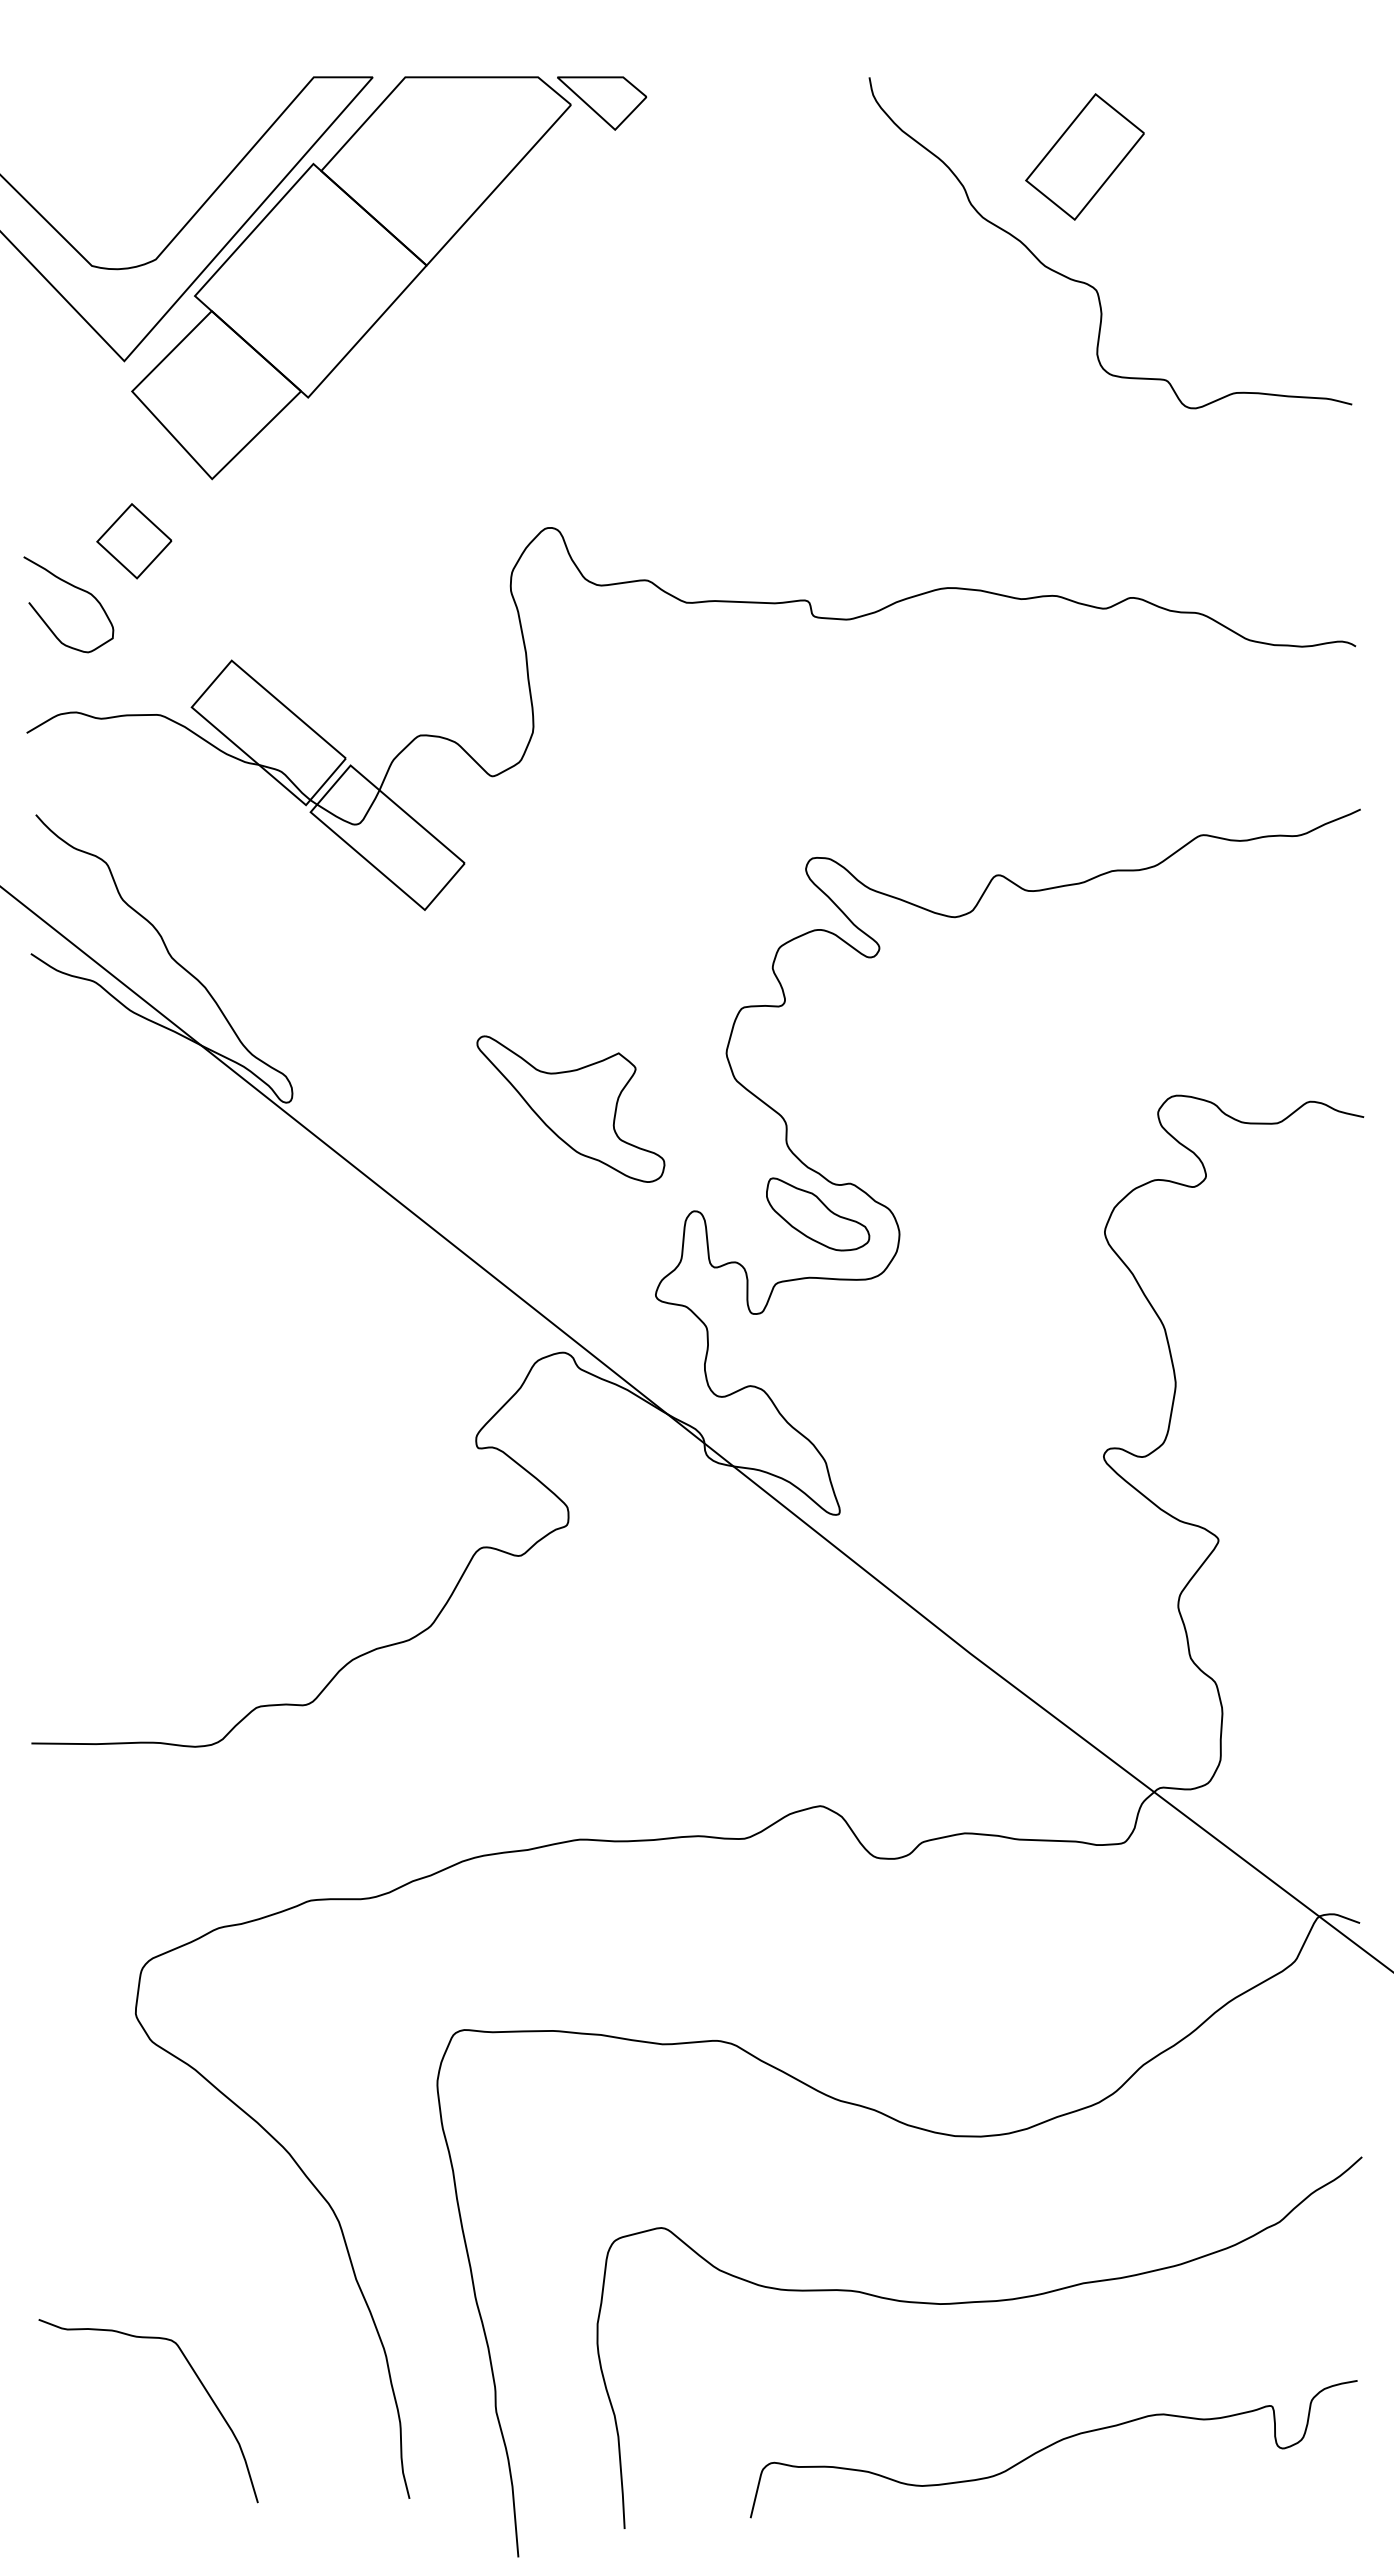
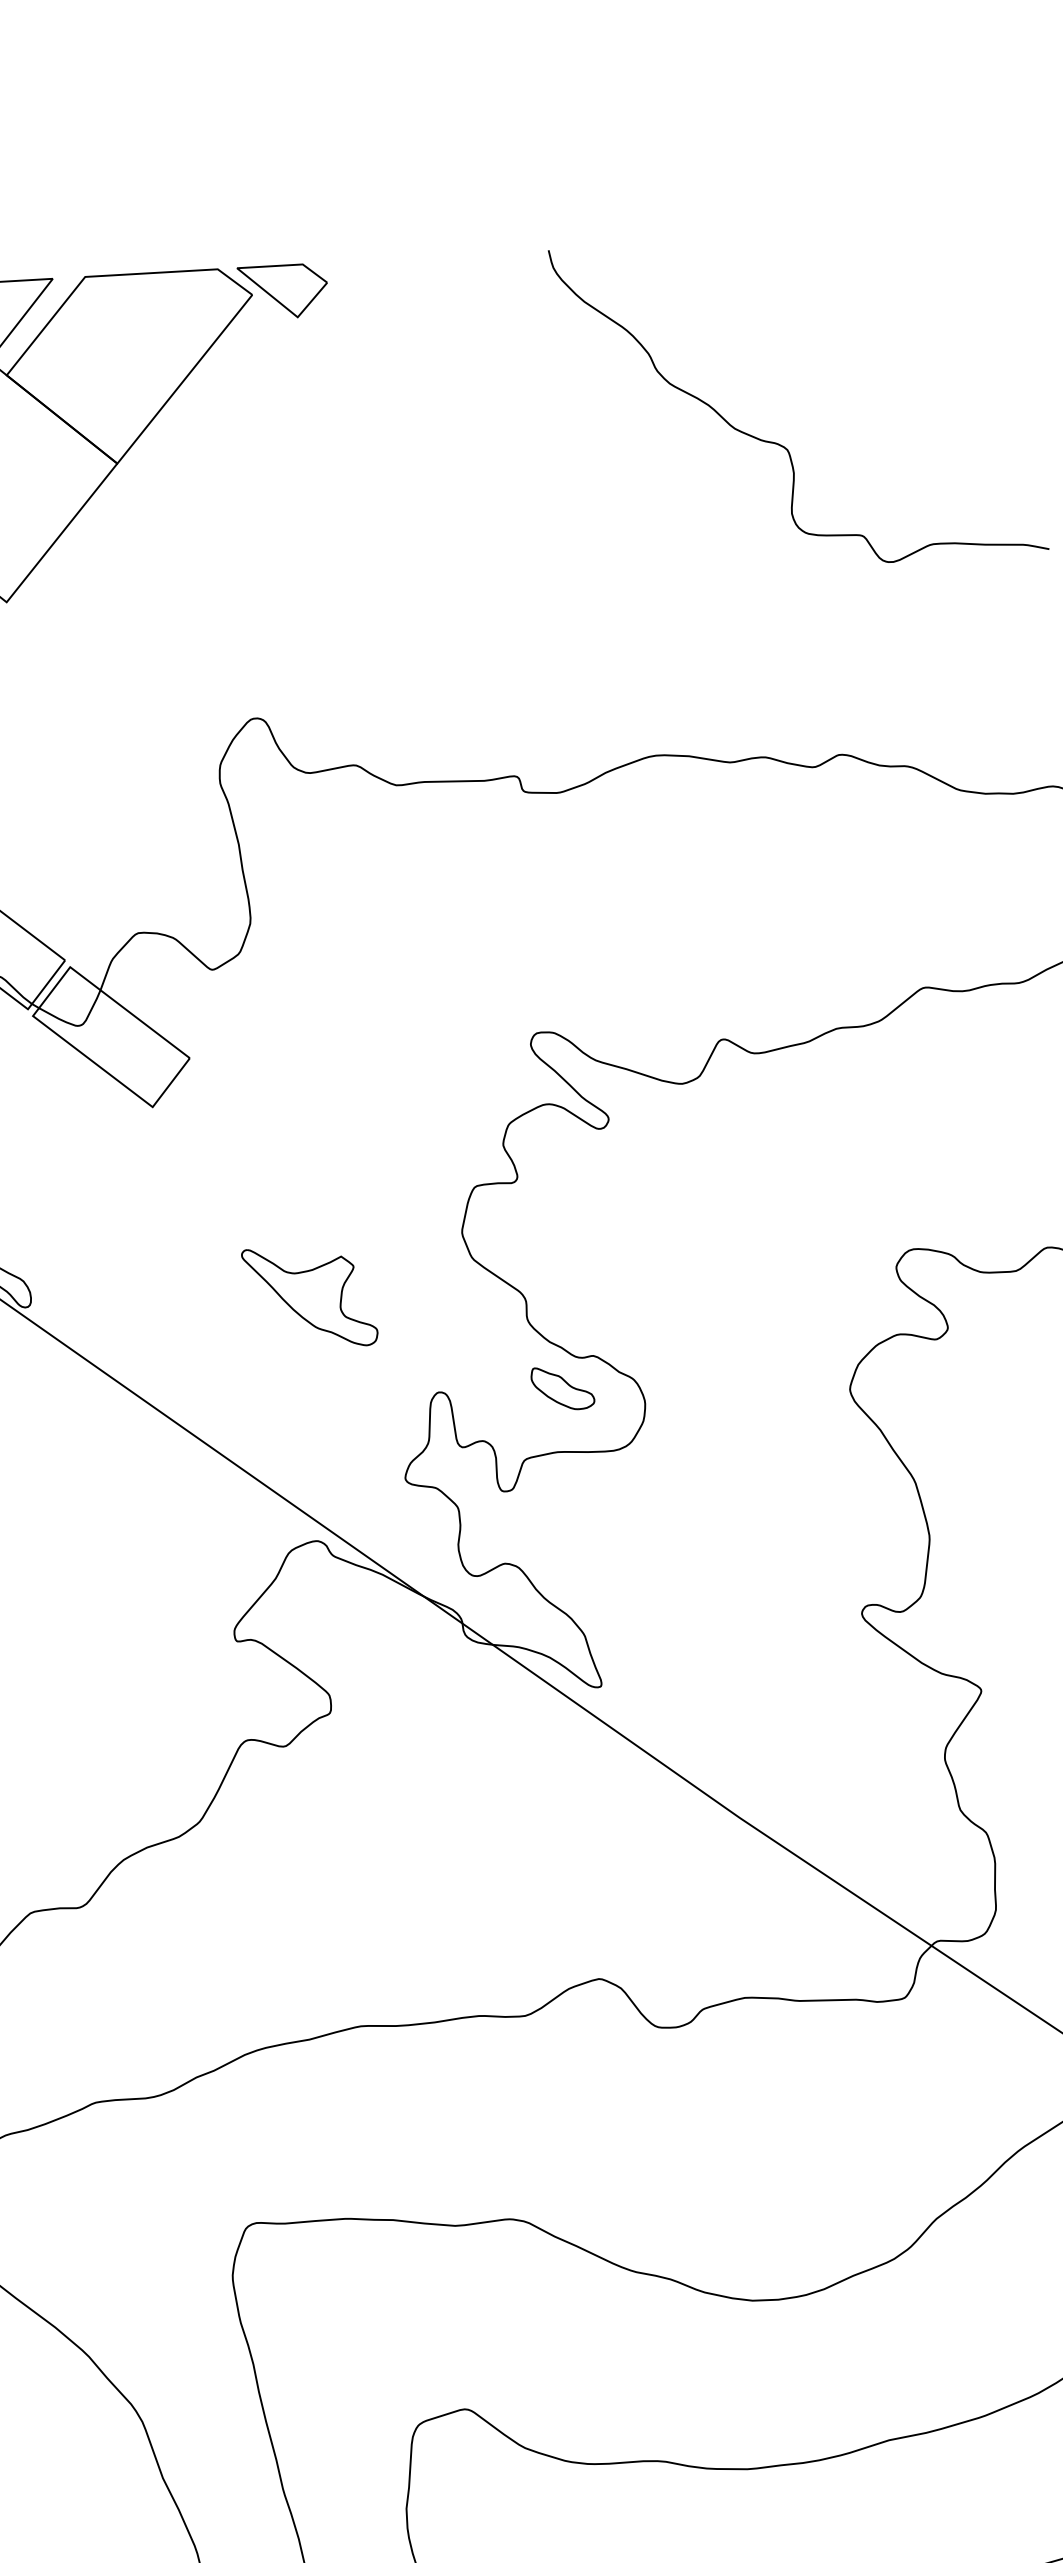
part: (1084, 156) -> (767, 316), removed
part: (570, 1108) -> (309, 1296), size x0.7
part: (818, 1214) -> (563, 1388), size x0.6

